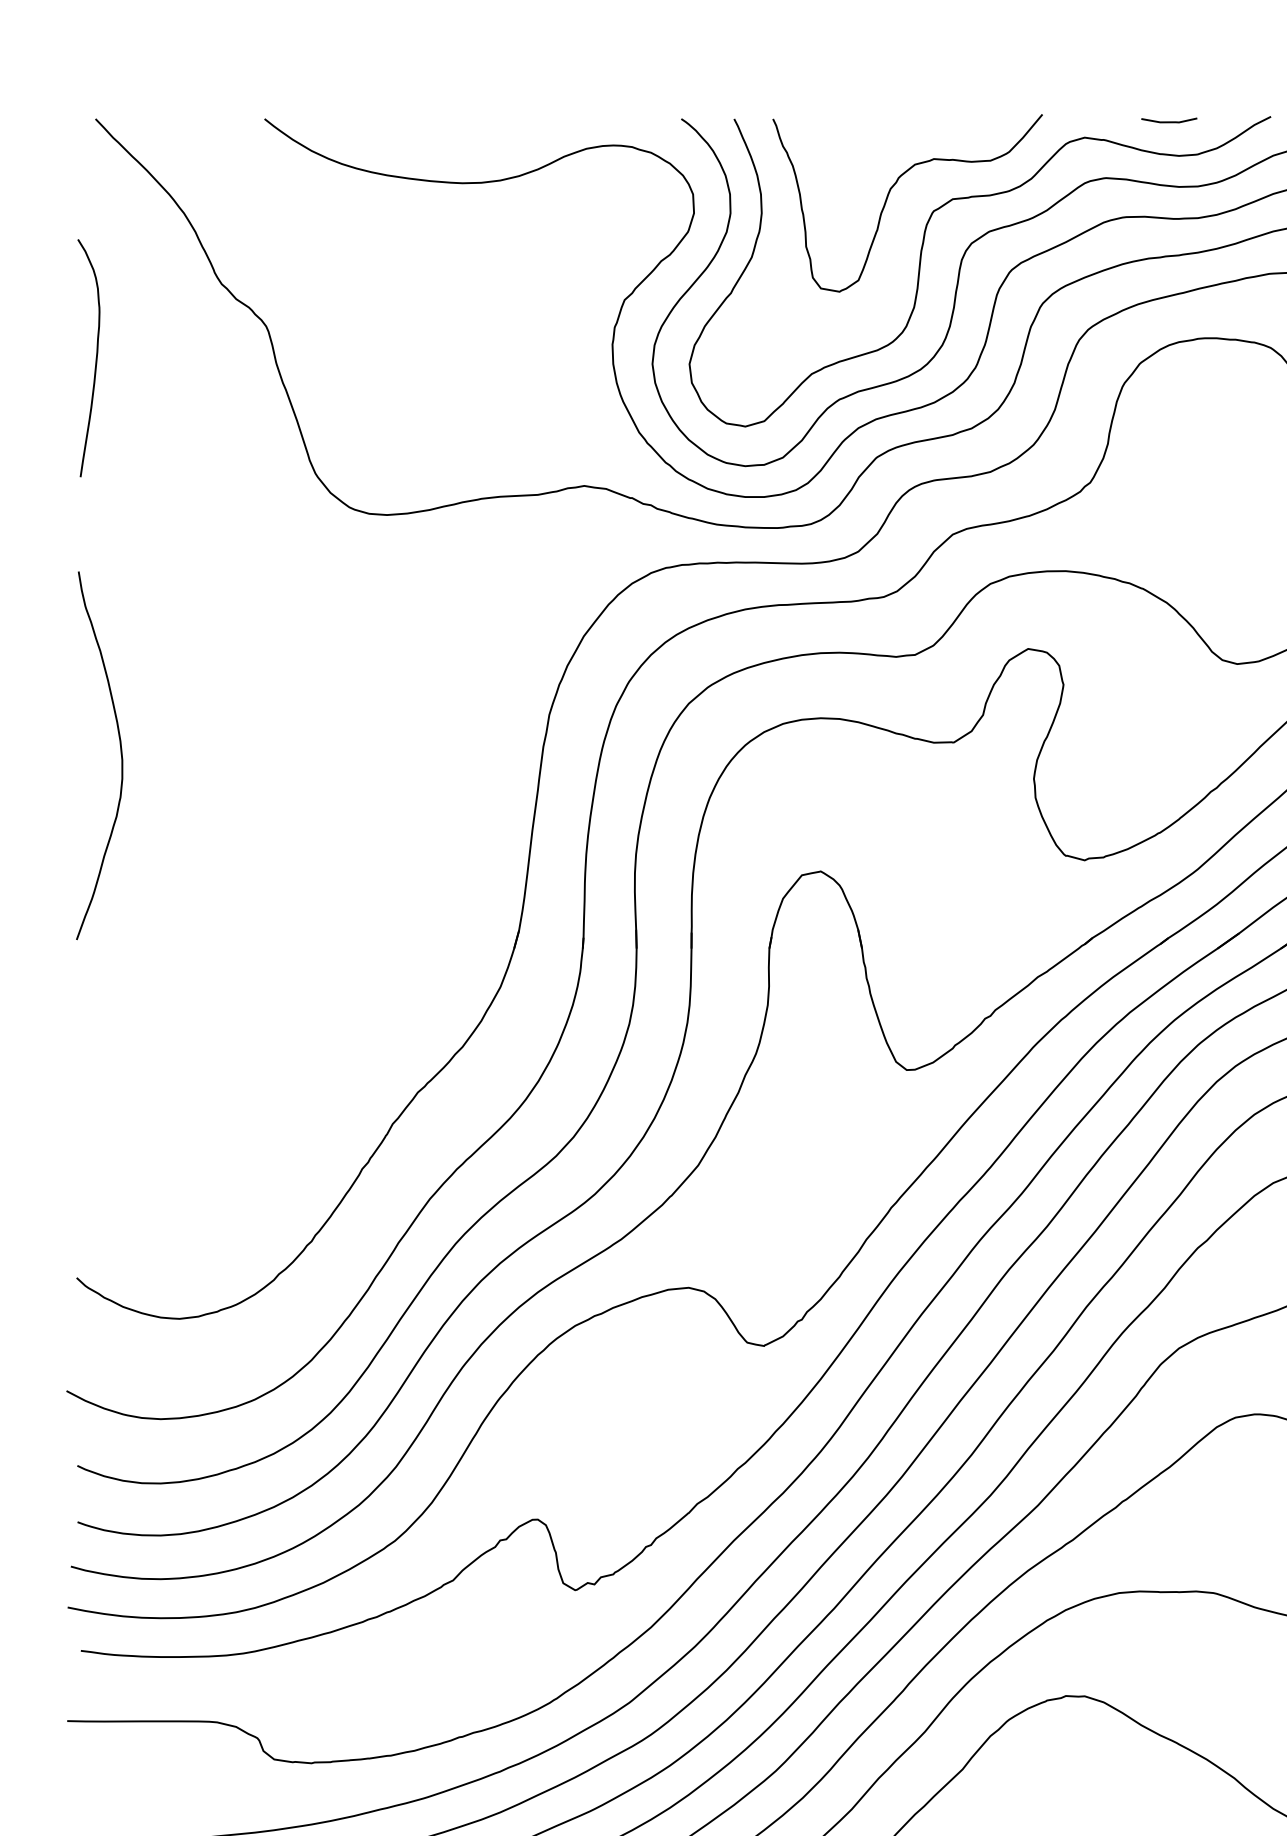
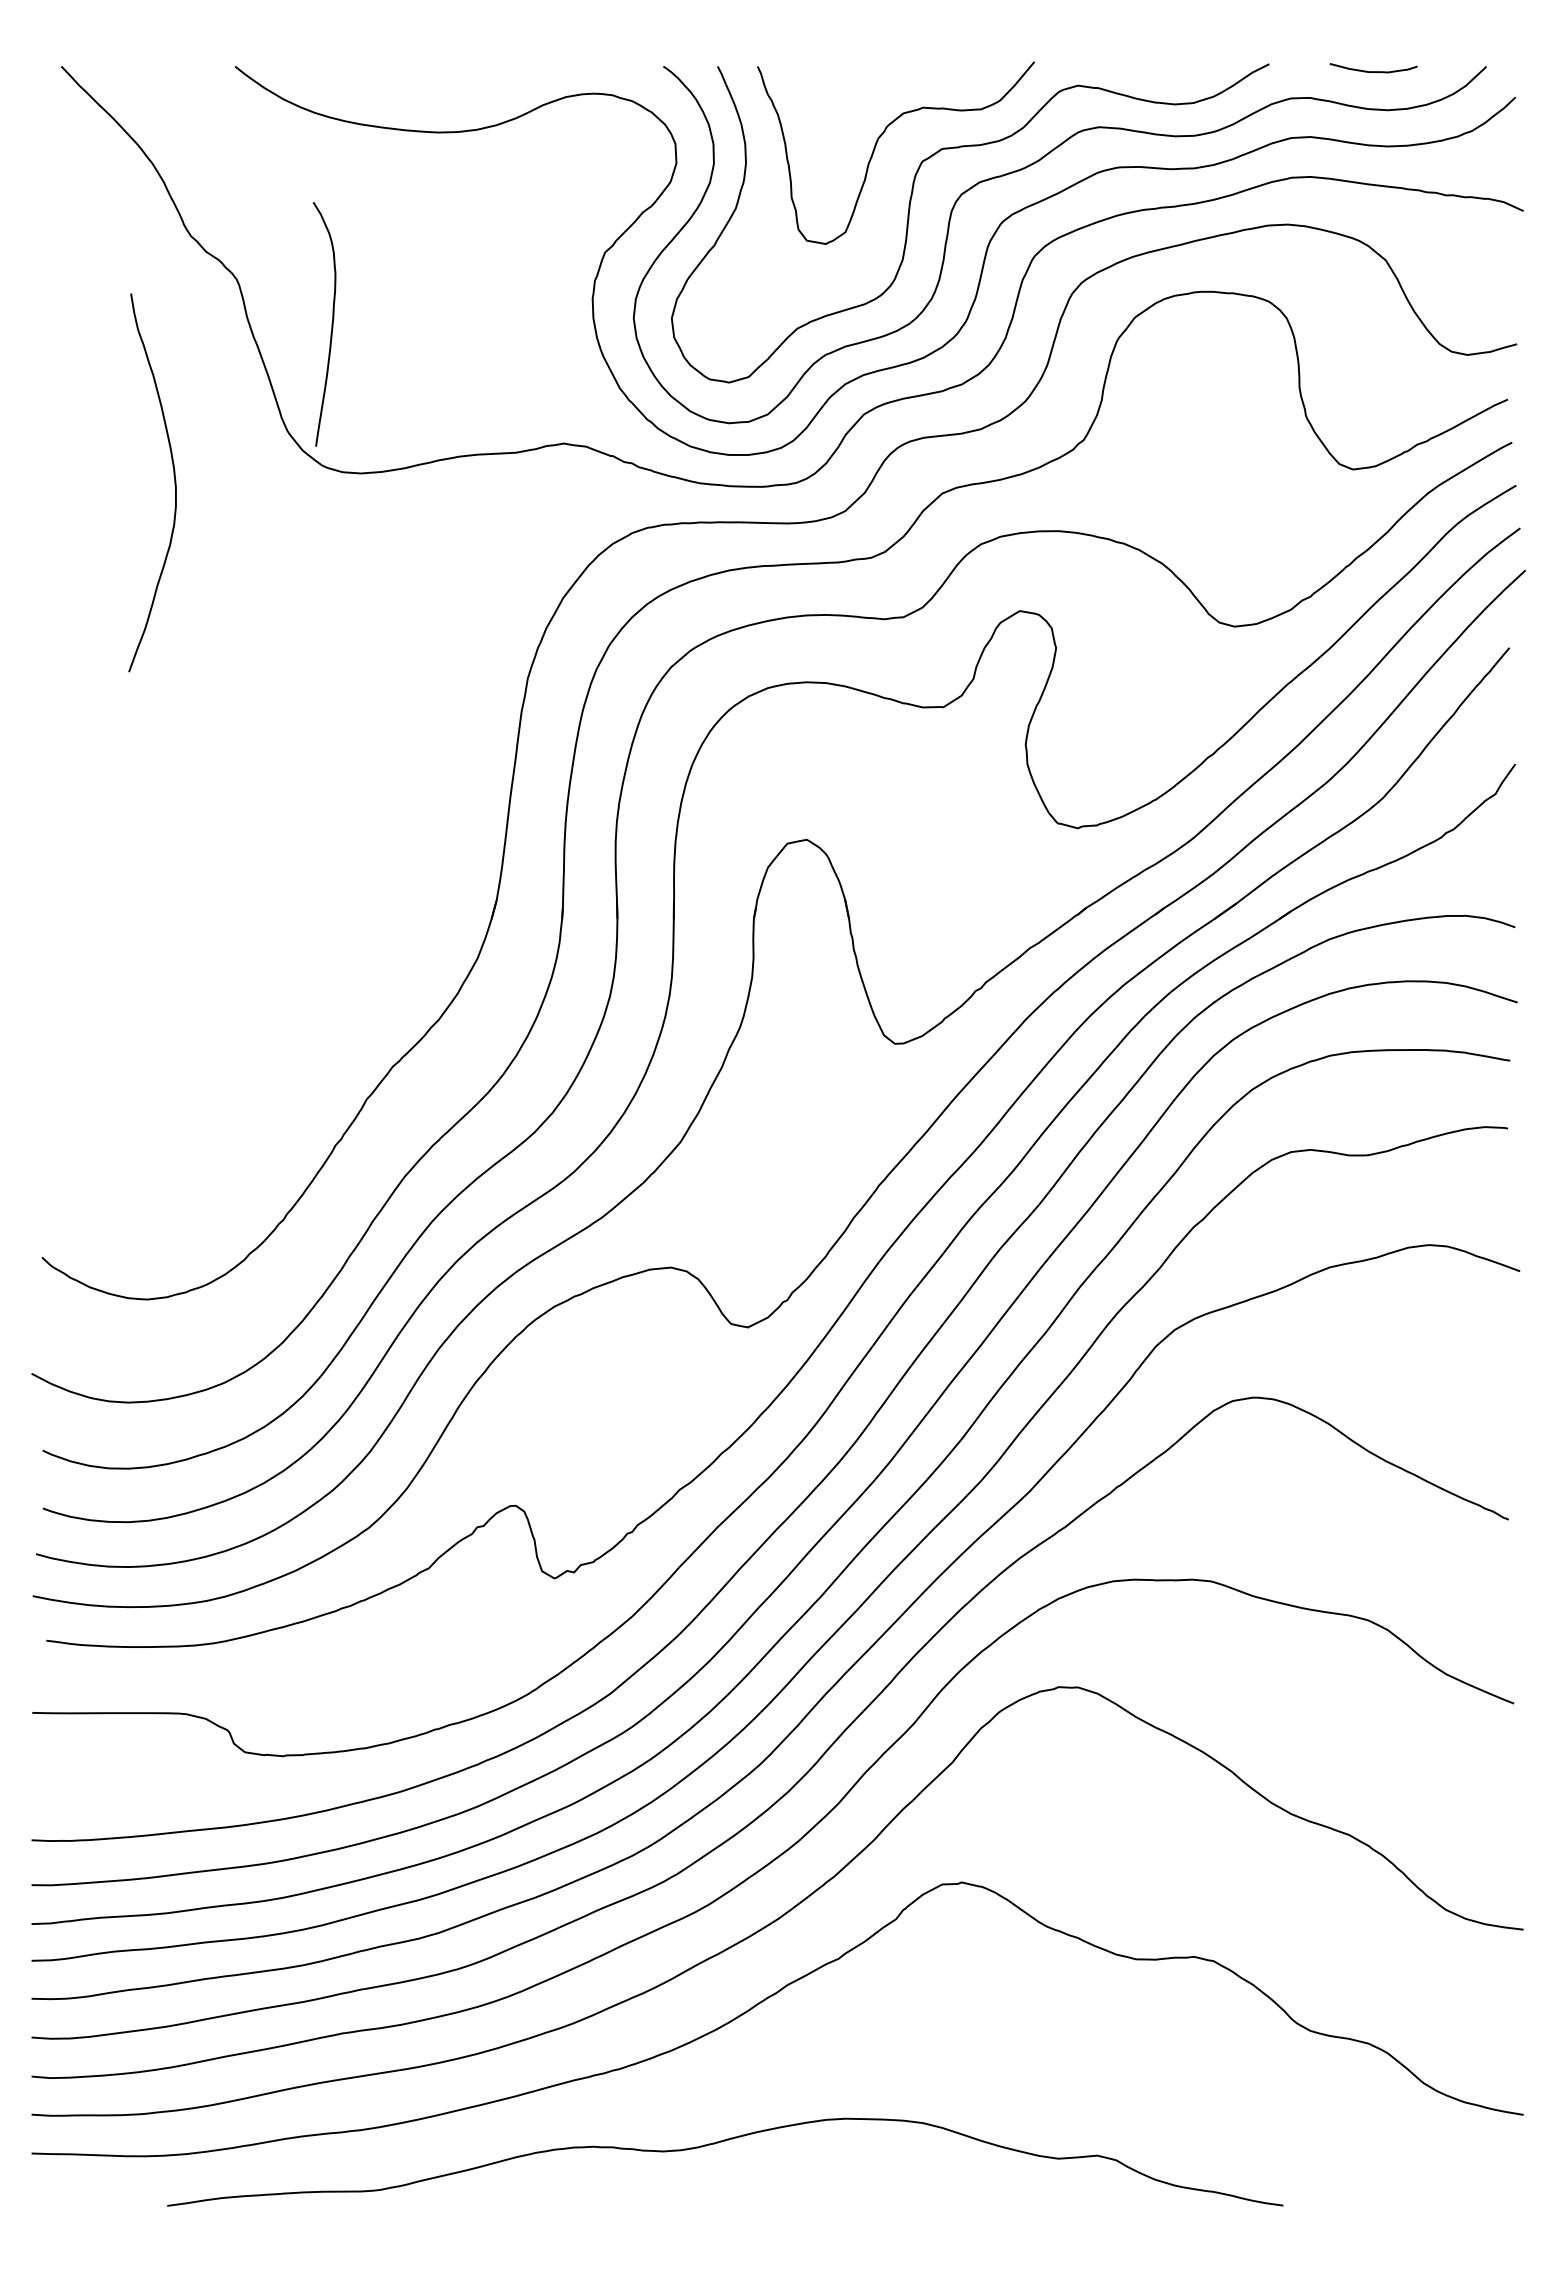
line: (1168, 121) -> (1164, 69), removed
curve: (95, 358) -> (331, 324), moved
curve: (120, 755) -> (174, 482), moved

